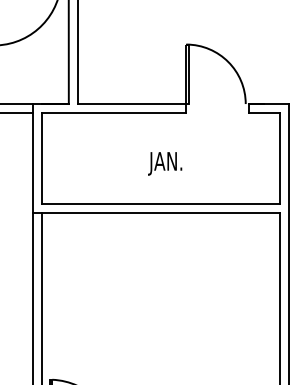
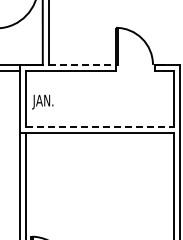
line: (132, 103) -> (82, 64), solid -> dashed
text: (164, 162) -> (42, 101), moved
line: (161, 204) -> (100, 127), solid -> dashed

